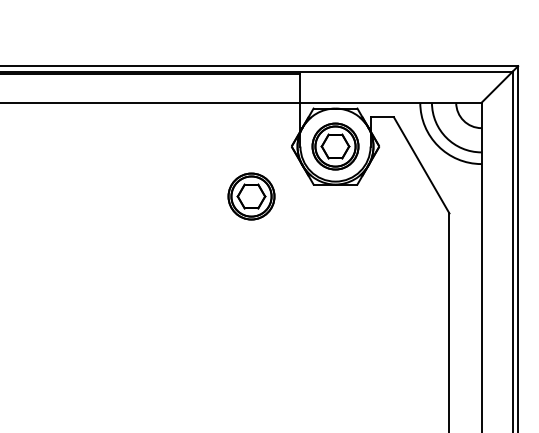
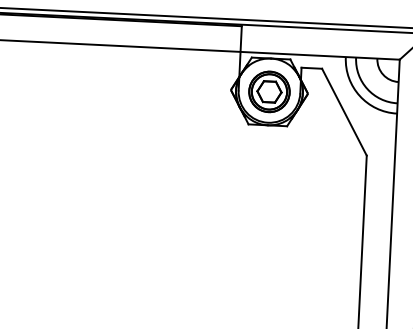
part: (251, 196) -> (193, 132), removed

